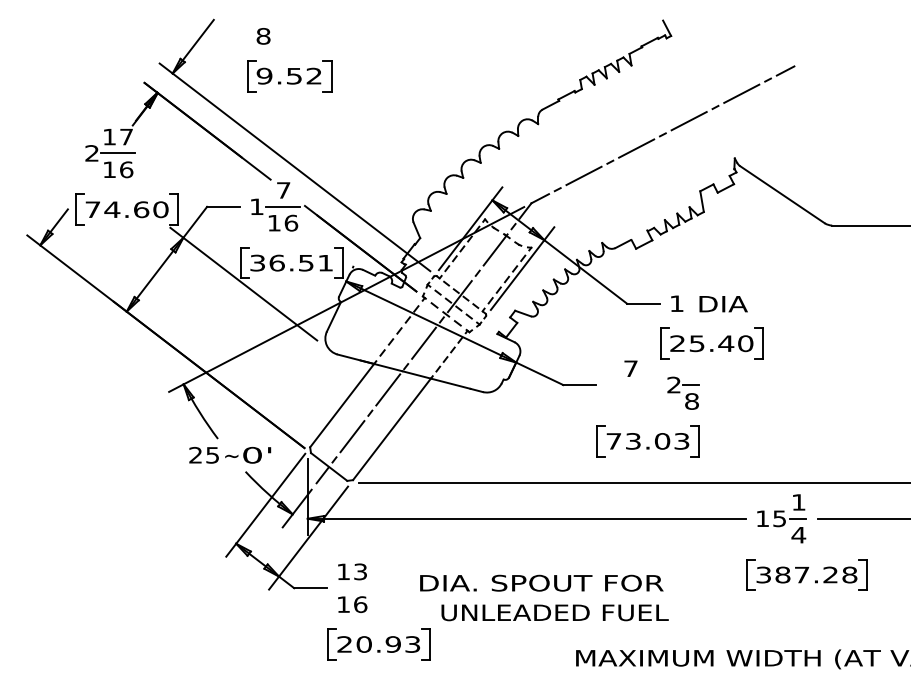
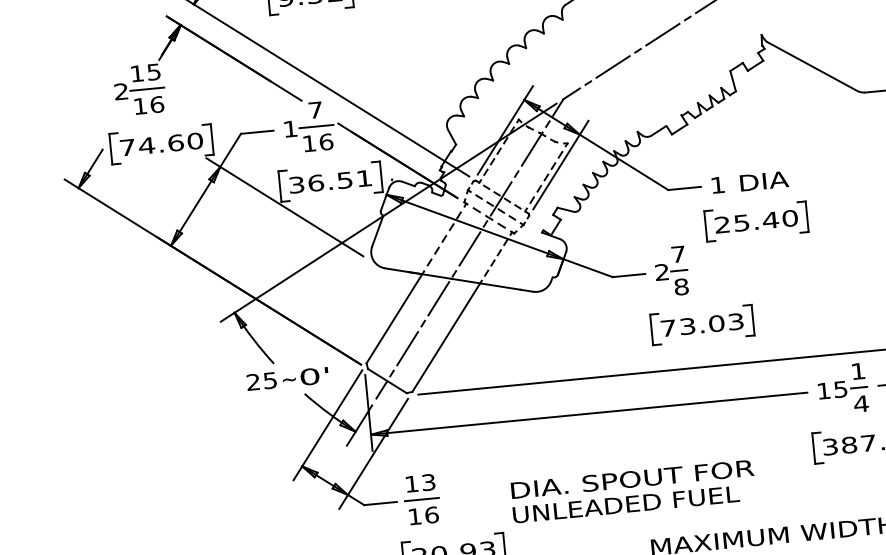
text: (126, 137) -> (154, 72), 17 -> 15
part: (683, 392) -> (672, 278), moved
text: (541, 582) -> (632, 478), moved
line: (352, 588) -> (422, 499), added

